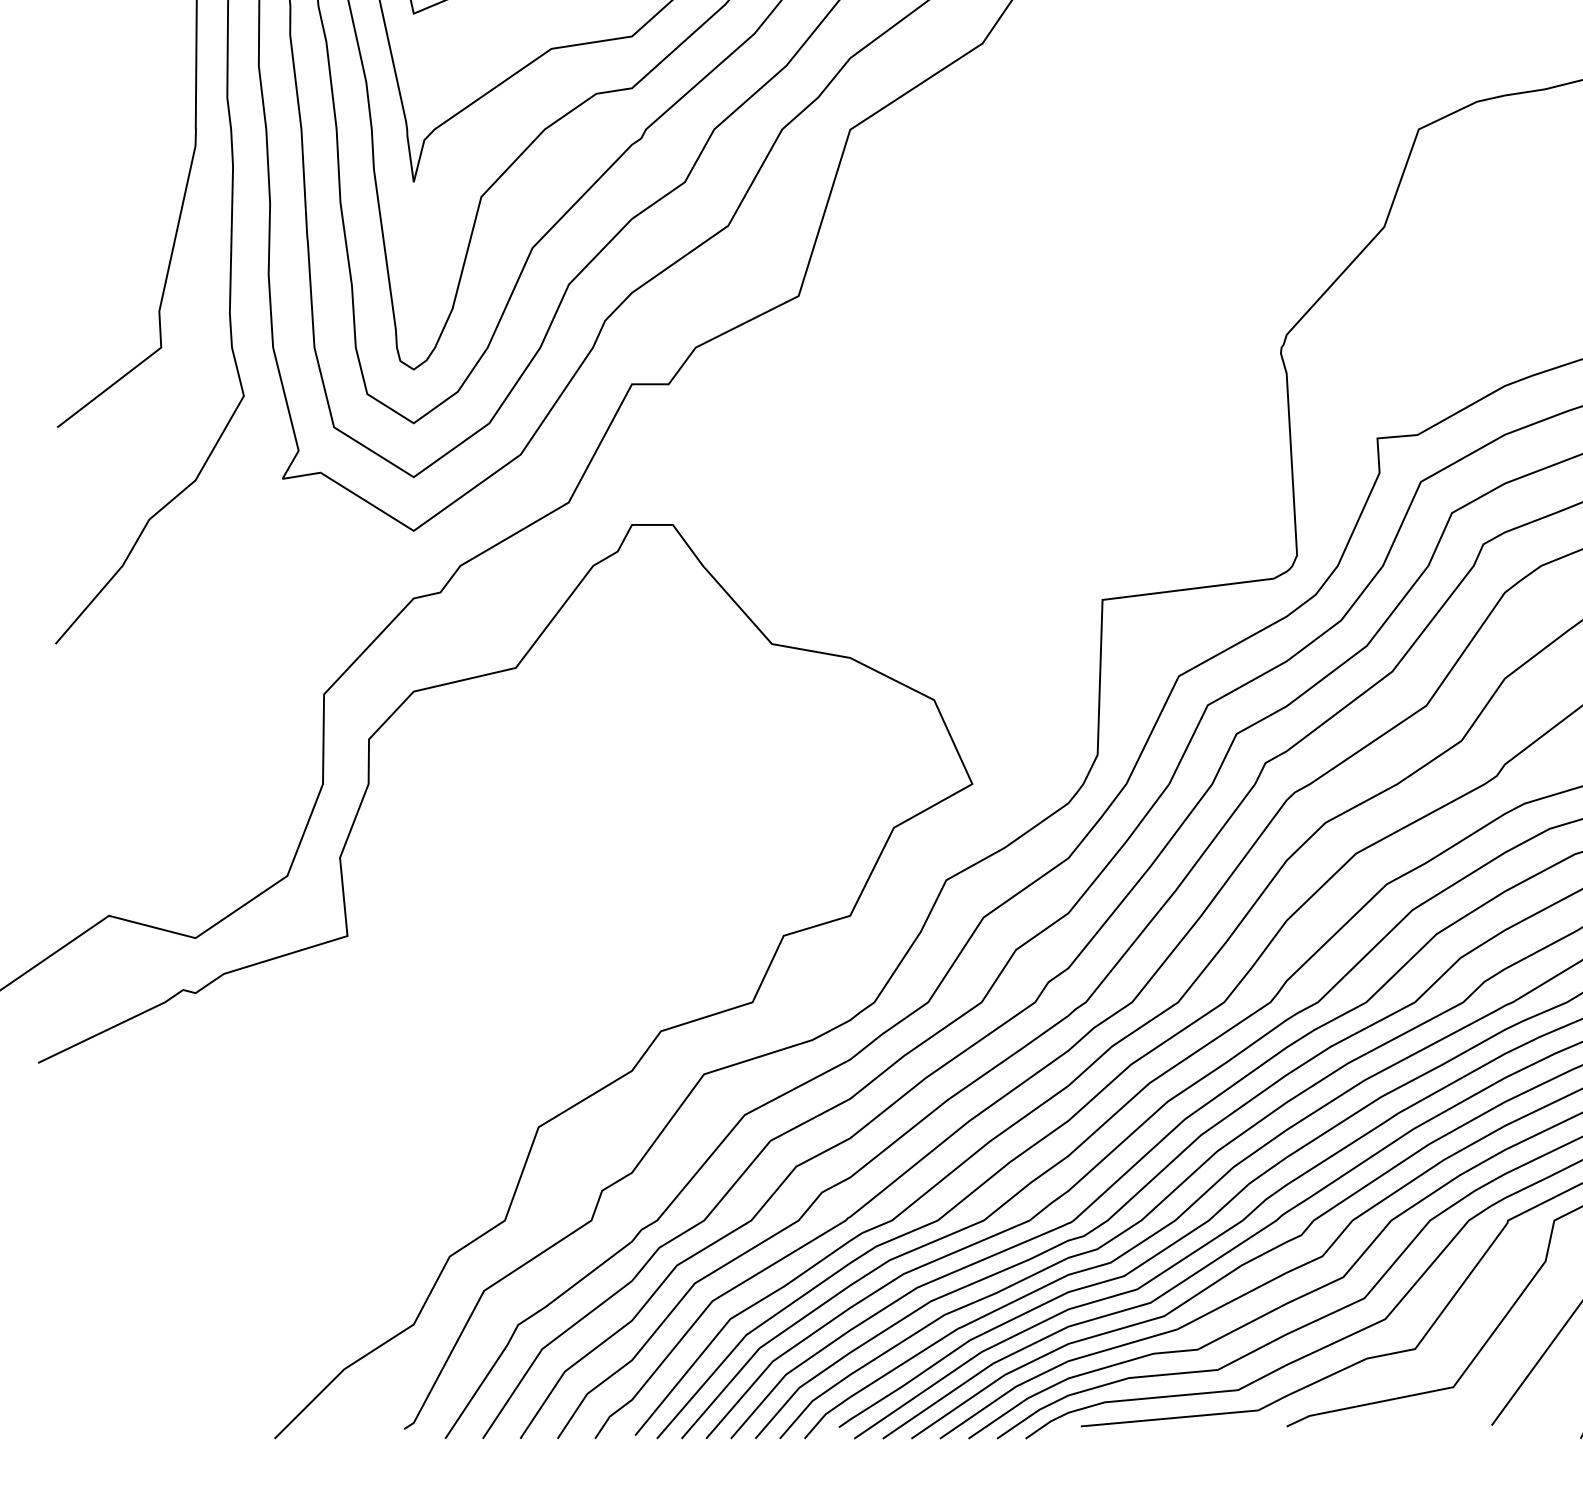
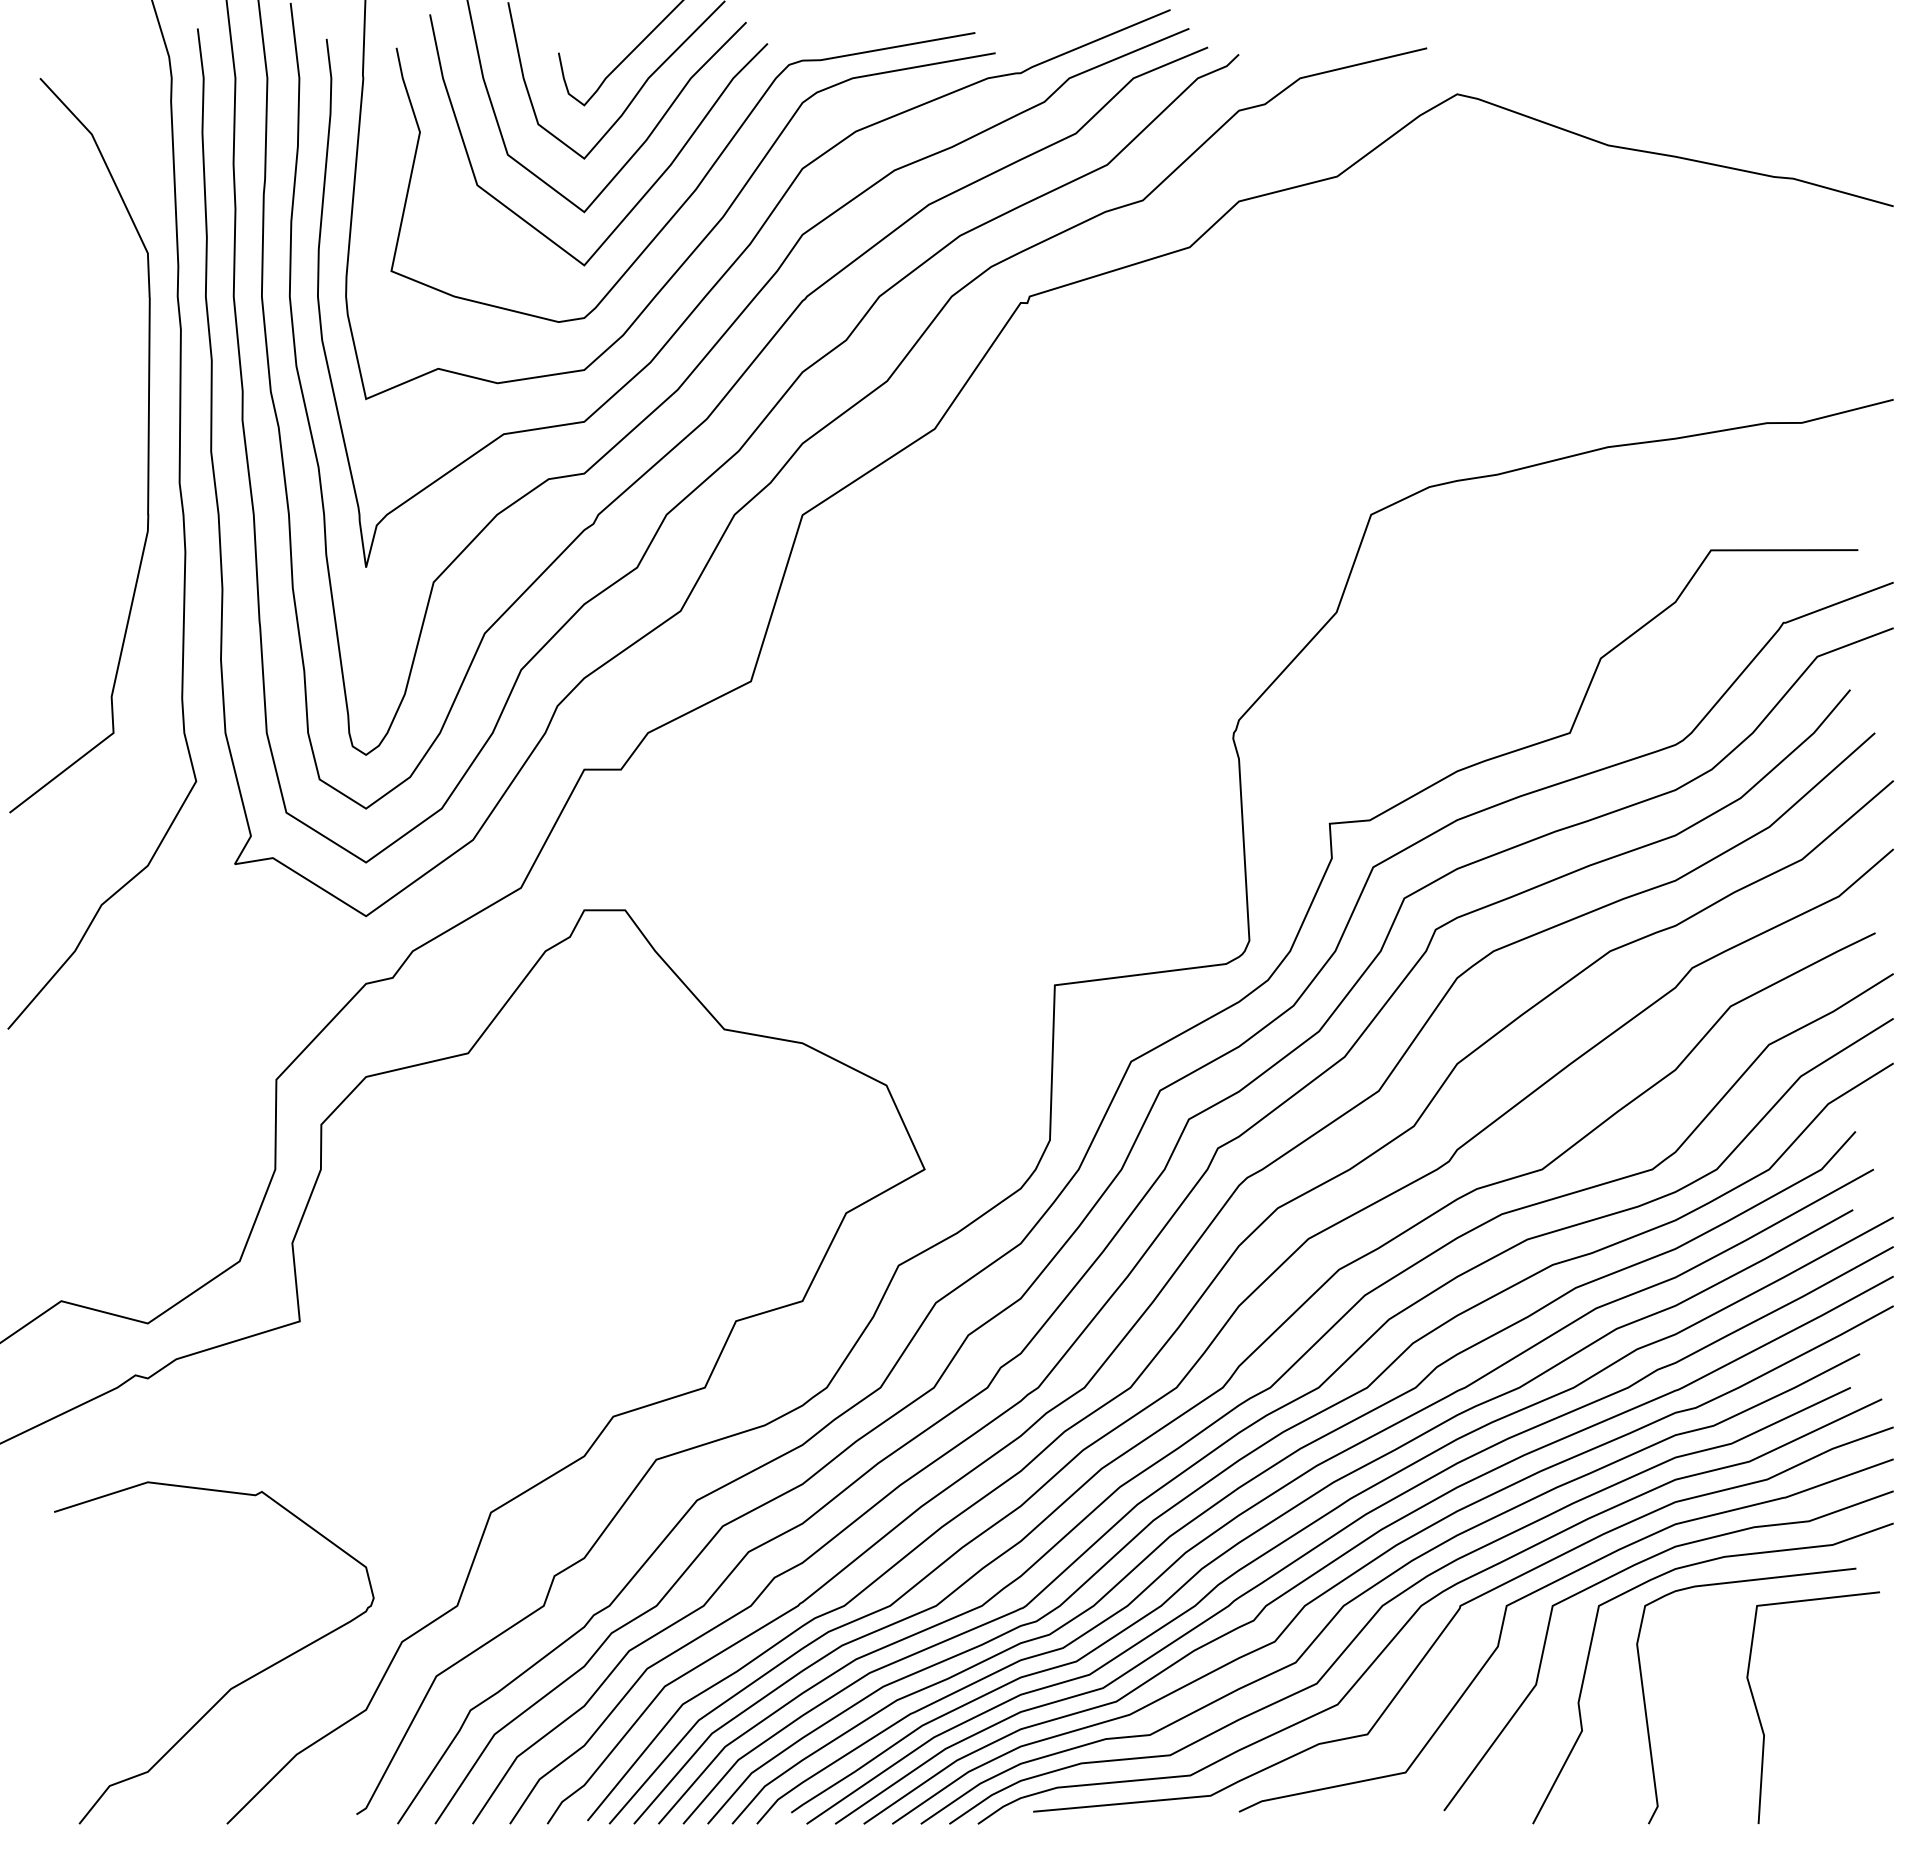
curve: (284, 1299) -> (236, 1684), added

